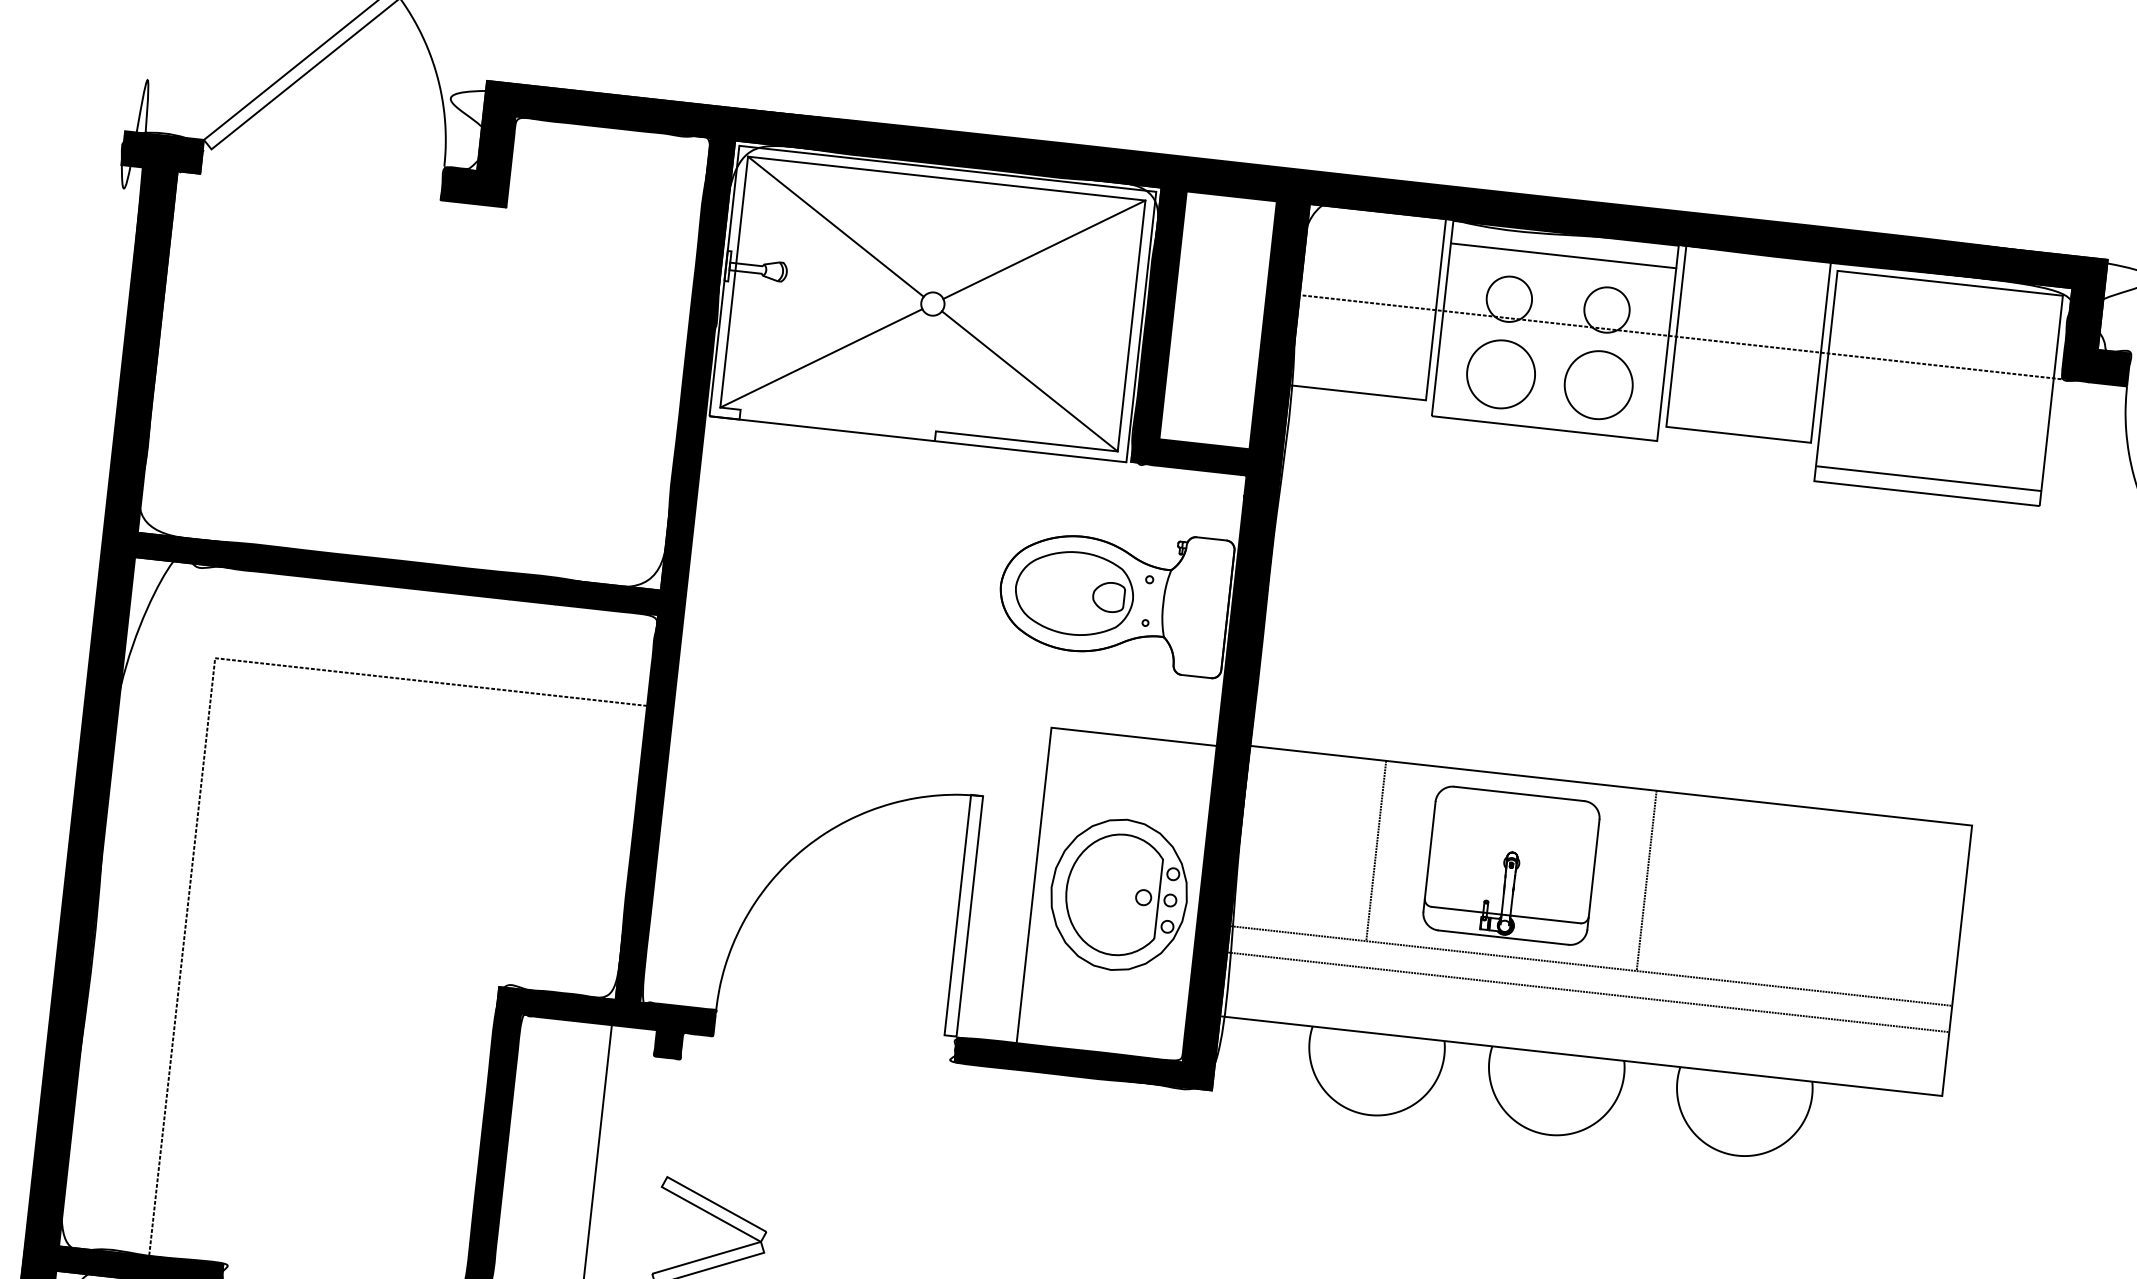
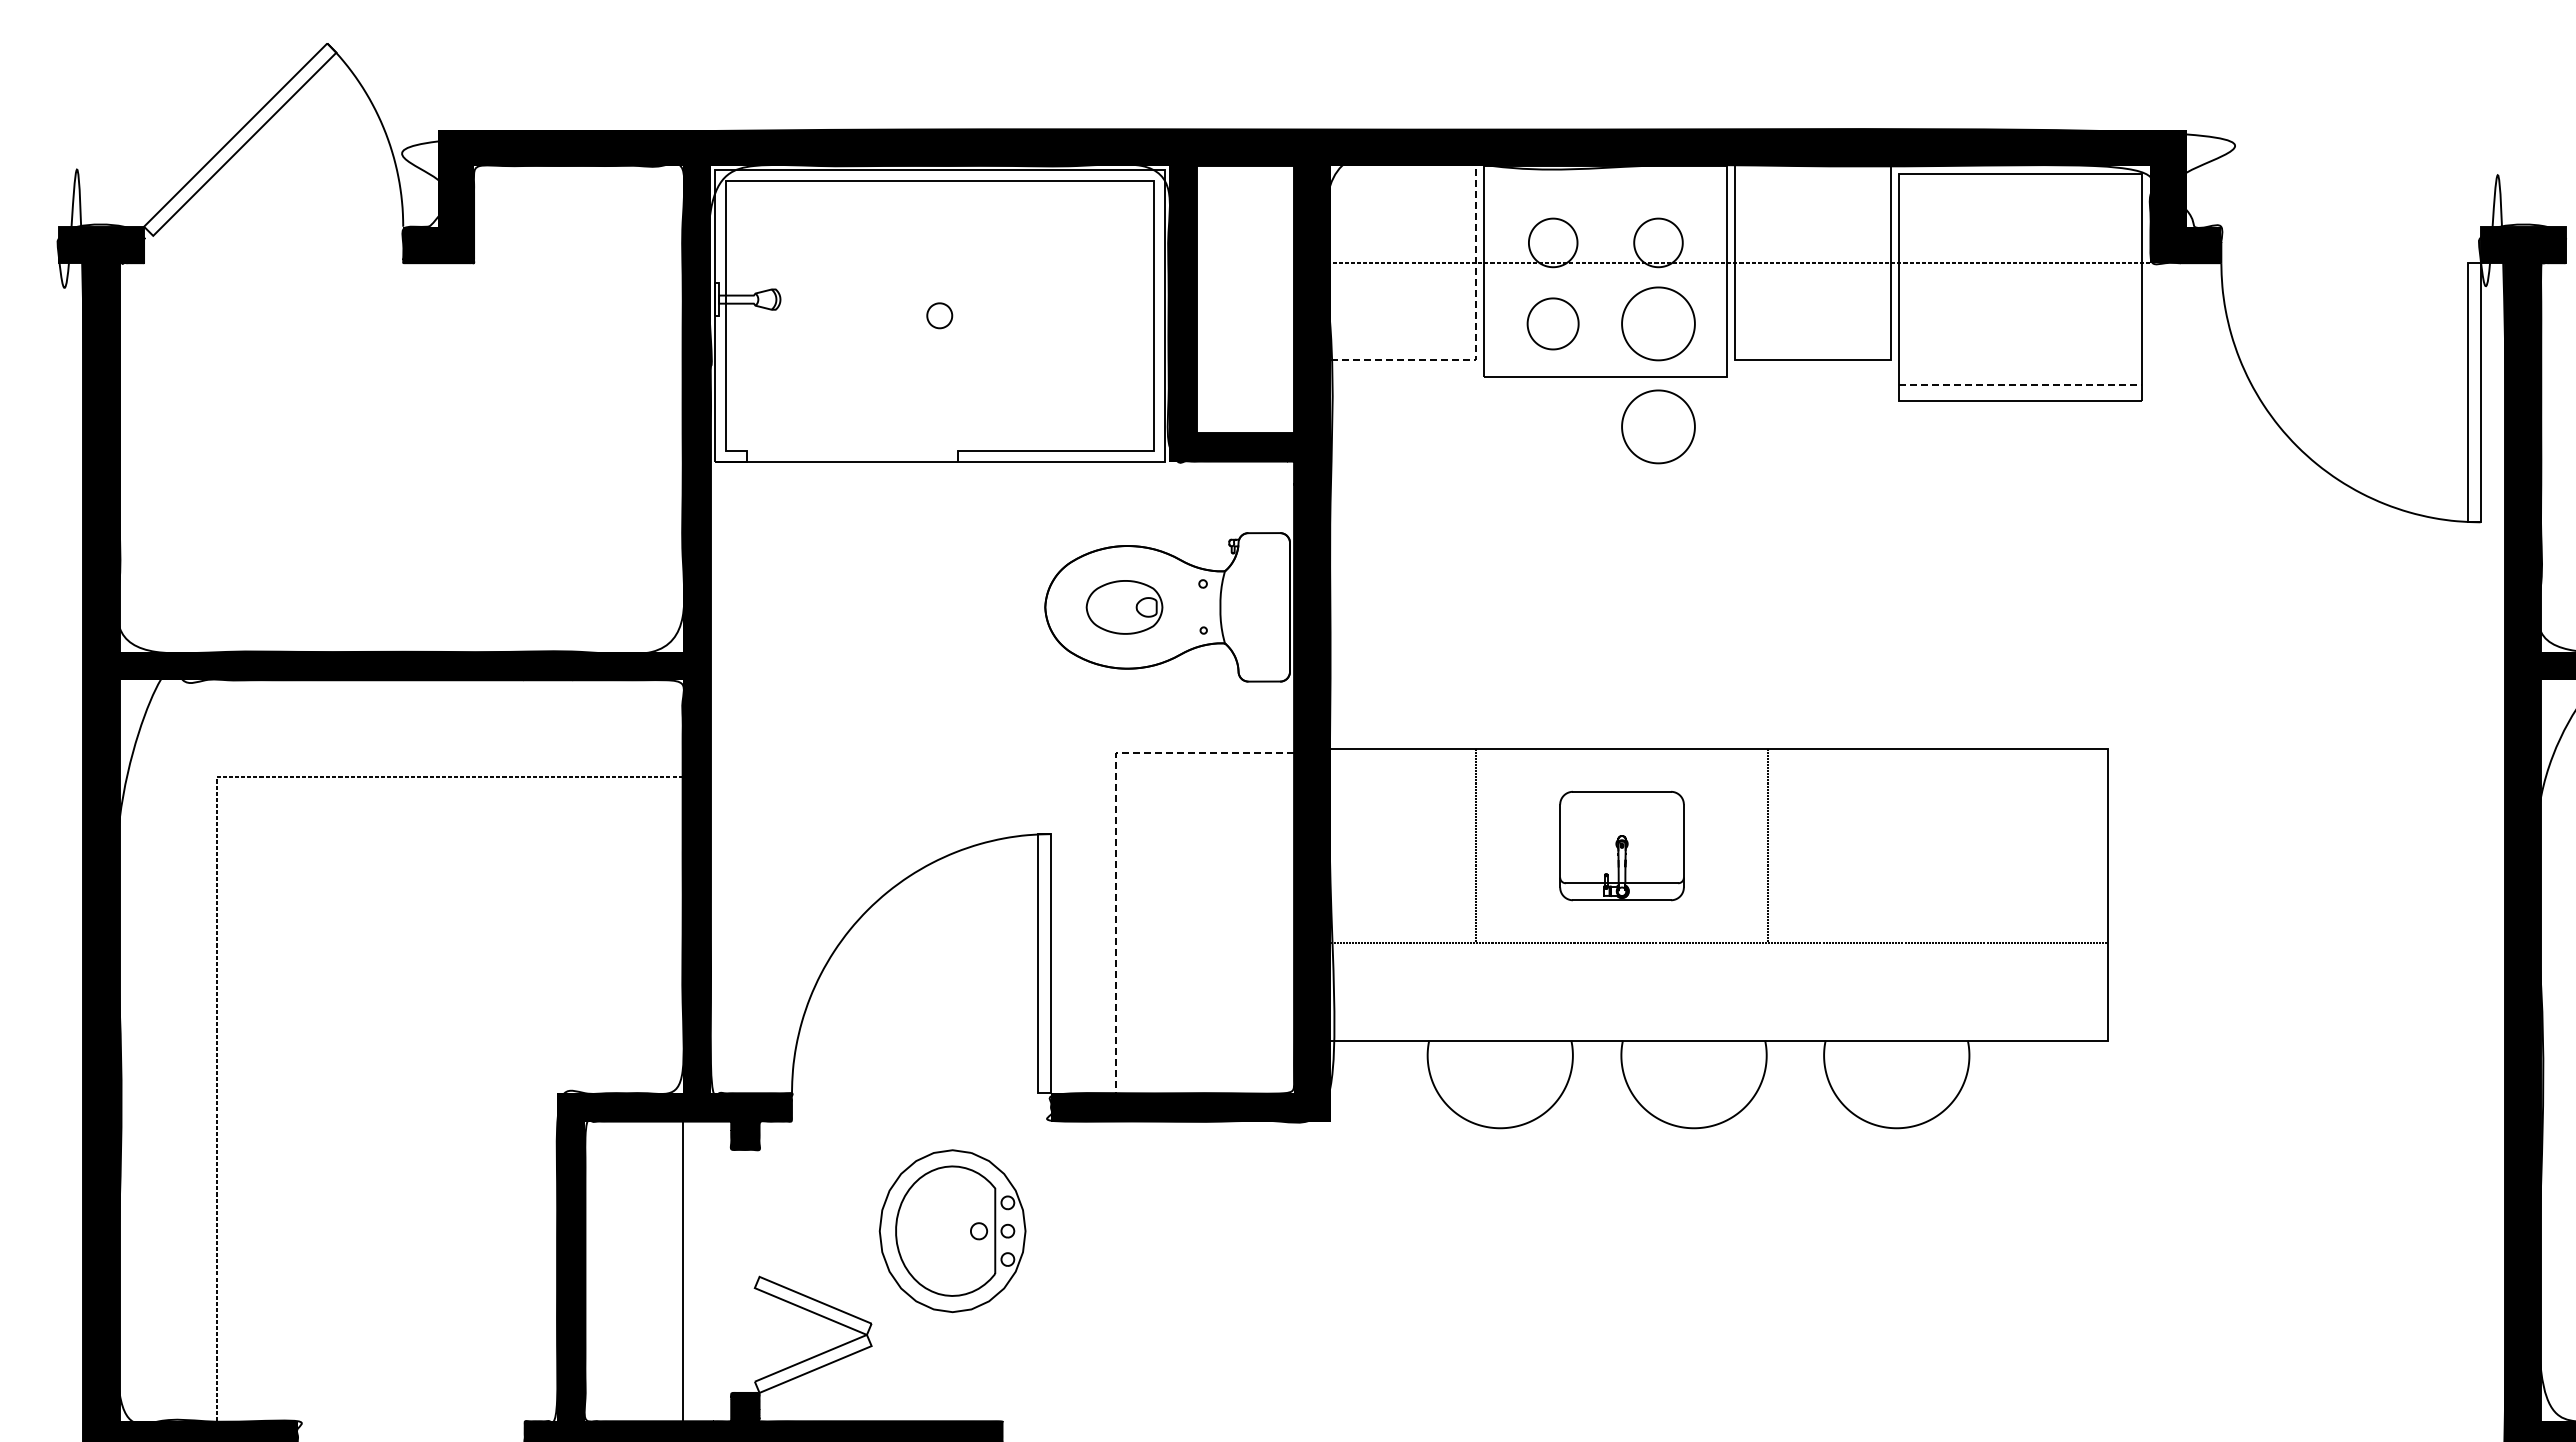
line: (836, 226) -> (827, 244), removed
line: (1043, 249) -> (1051, 244), removed
line: (1563, 255) -> (1605, 190), removed
line: (821, 358) -> (827, 386), removed
part: (1500, 373) -> (1552, 323), size x0.7
line: (1428, 378) -> (1476, 336), solid -> dashed
line: (1029, 381) -> (1051, 386), removed
line: (1929, 478) -> (2021, 384), solid -> dashed
part: (1588, 480) -> (1658, 426), added
part: (1074, 593) -> (1124, 607), size x0.6
line: (1042, 802) -> (1115, 833), solid -> dashed
part: (1511, 865) -> (1621, 845), size x0.7
part: (1119, 895) -> (952, 1231), moved
line: (1588, 991) -> (1718, 971), removed

